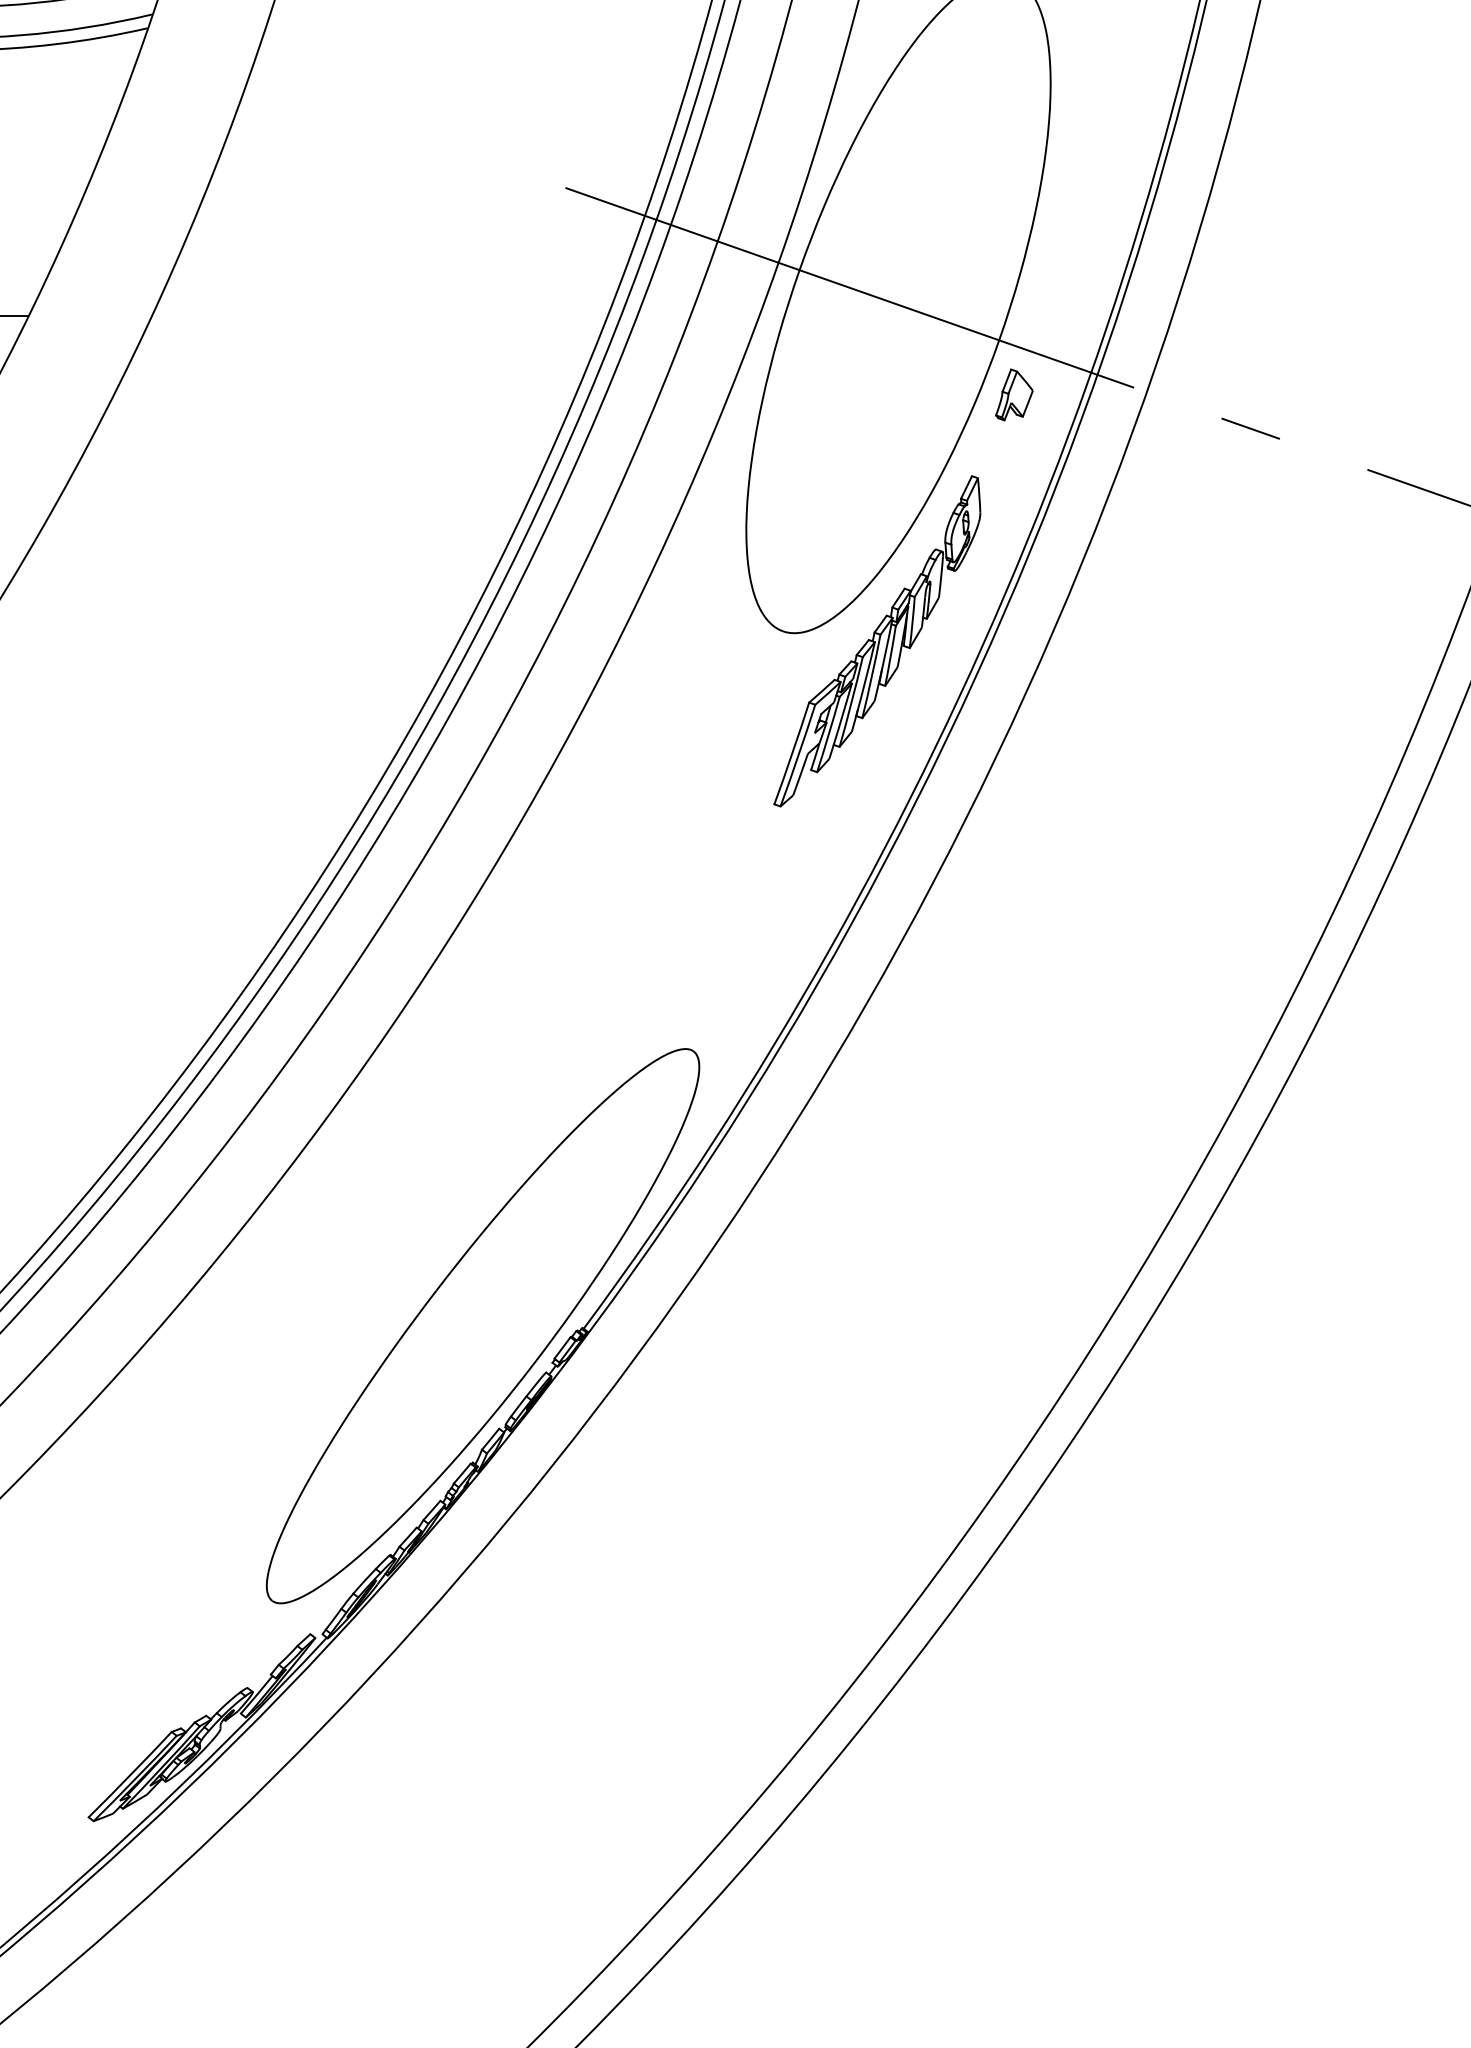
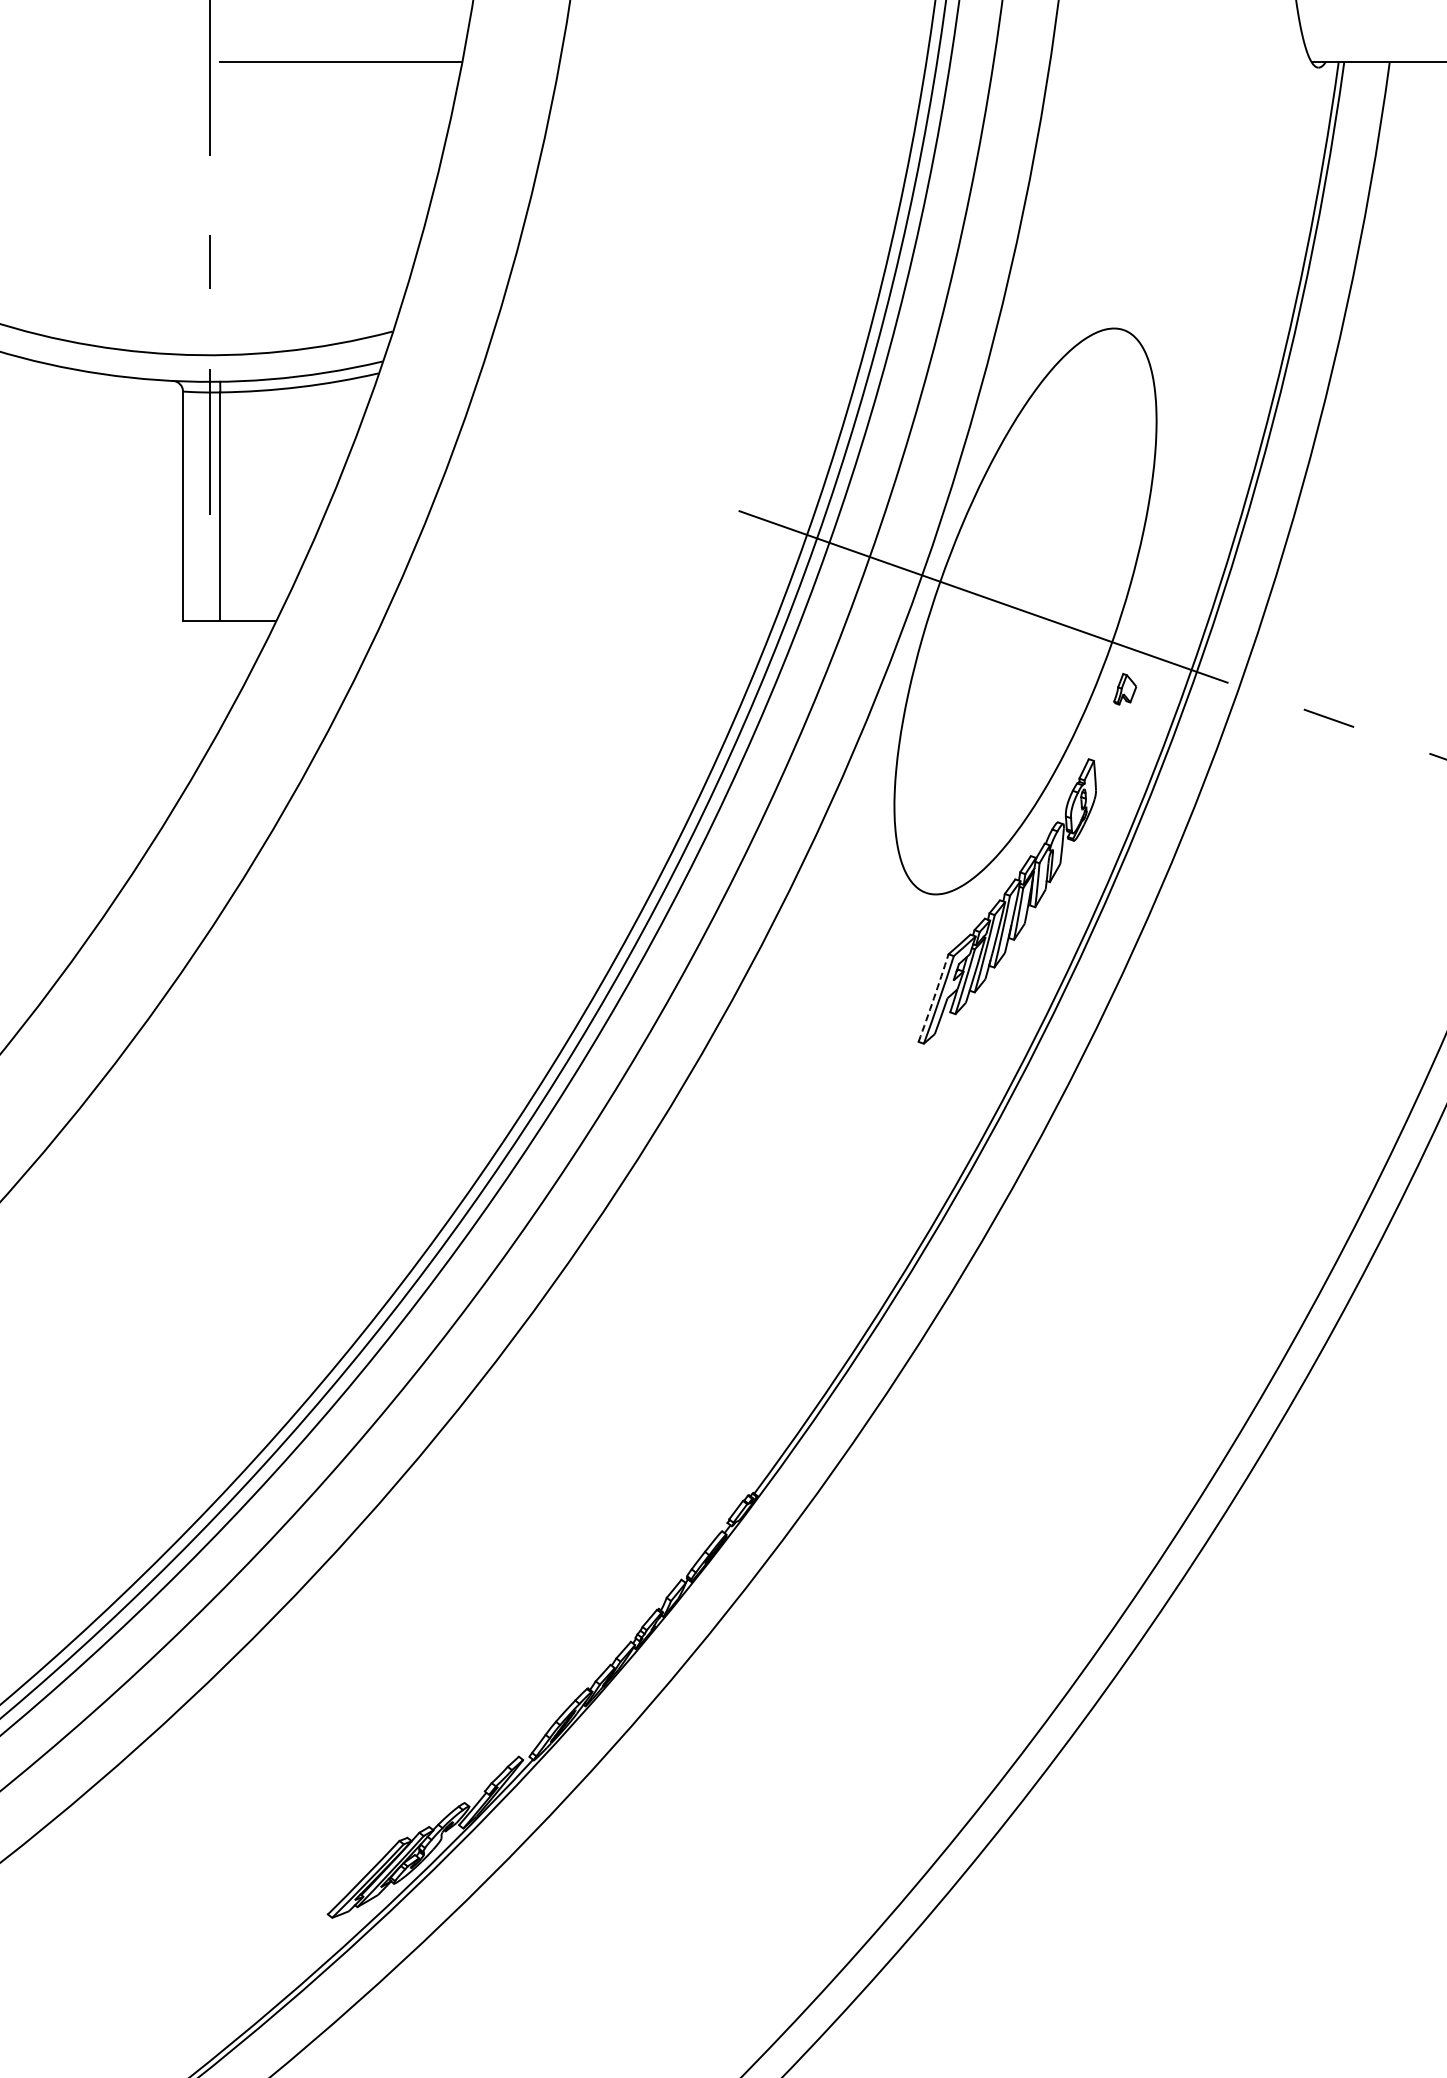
part: (1013, 395) -> (1124, 689), size x0.7
arc: (792, 753) -> (934, 998), solid -> dashed
part: (482, 1325) -> (667, 1490), removed

